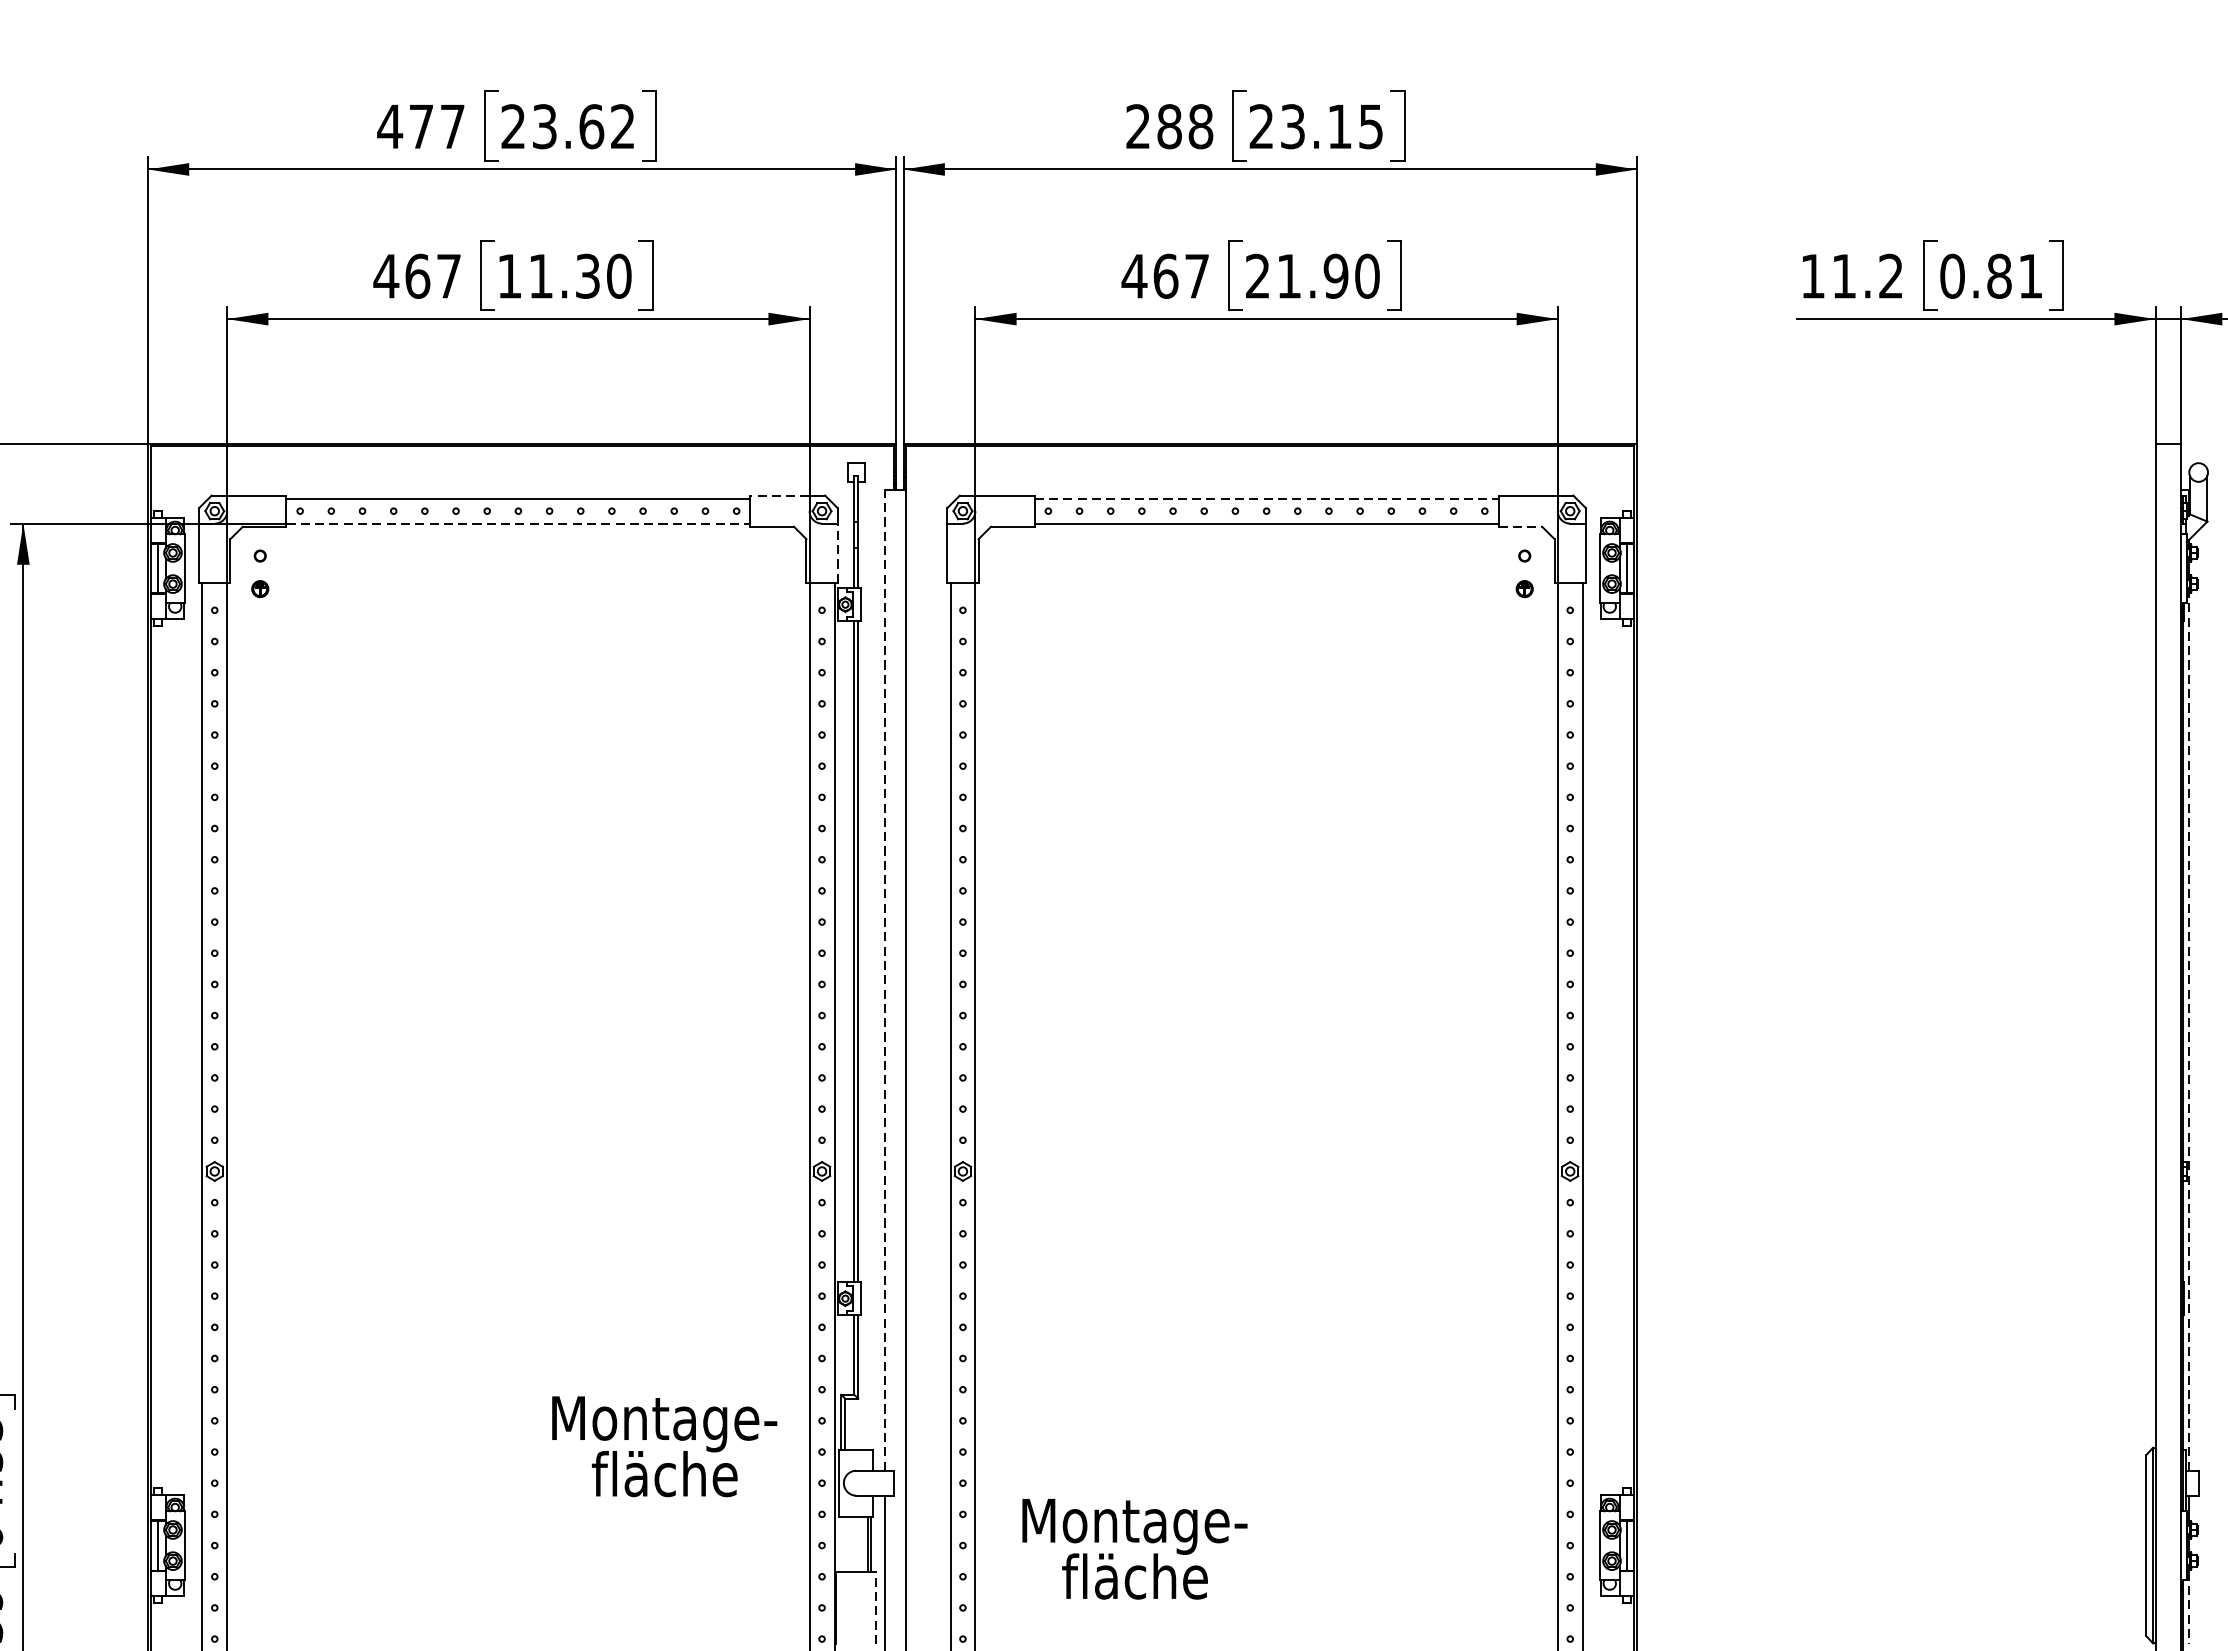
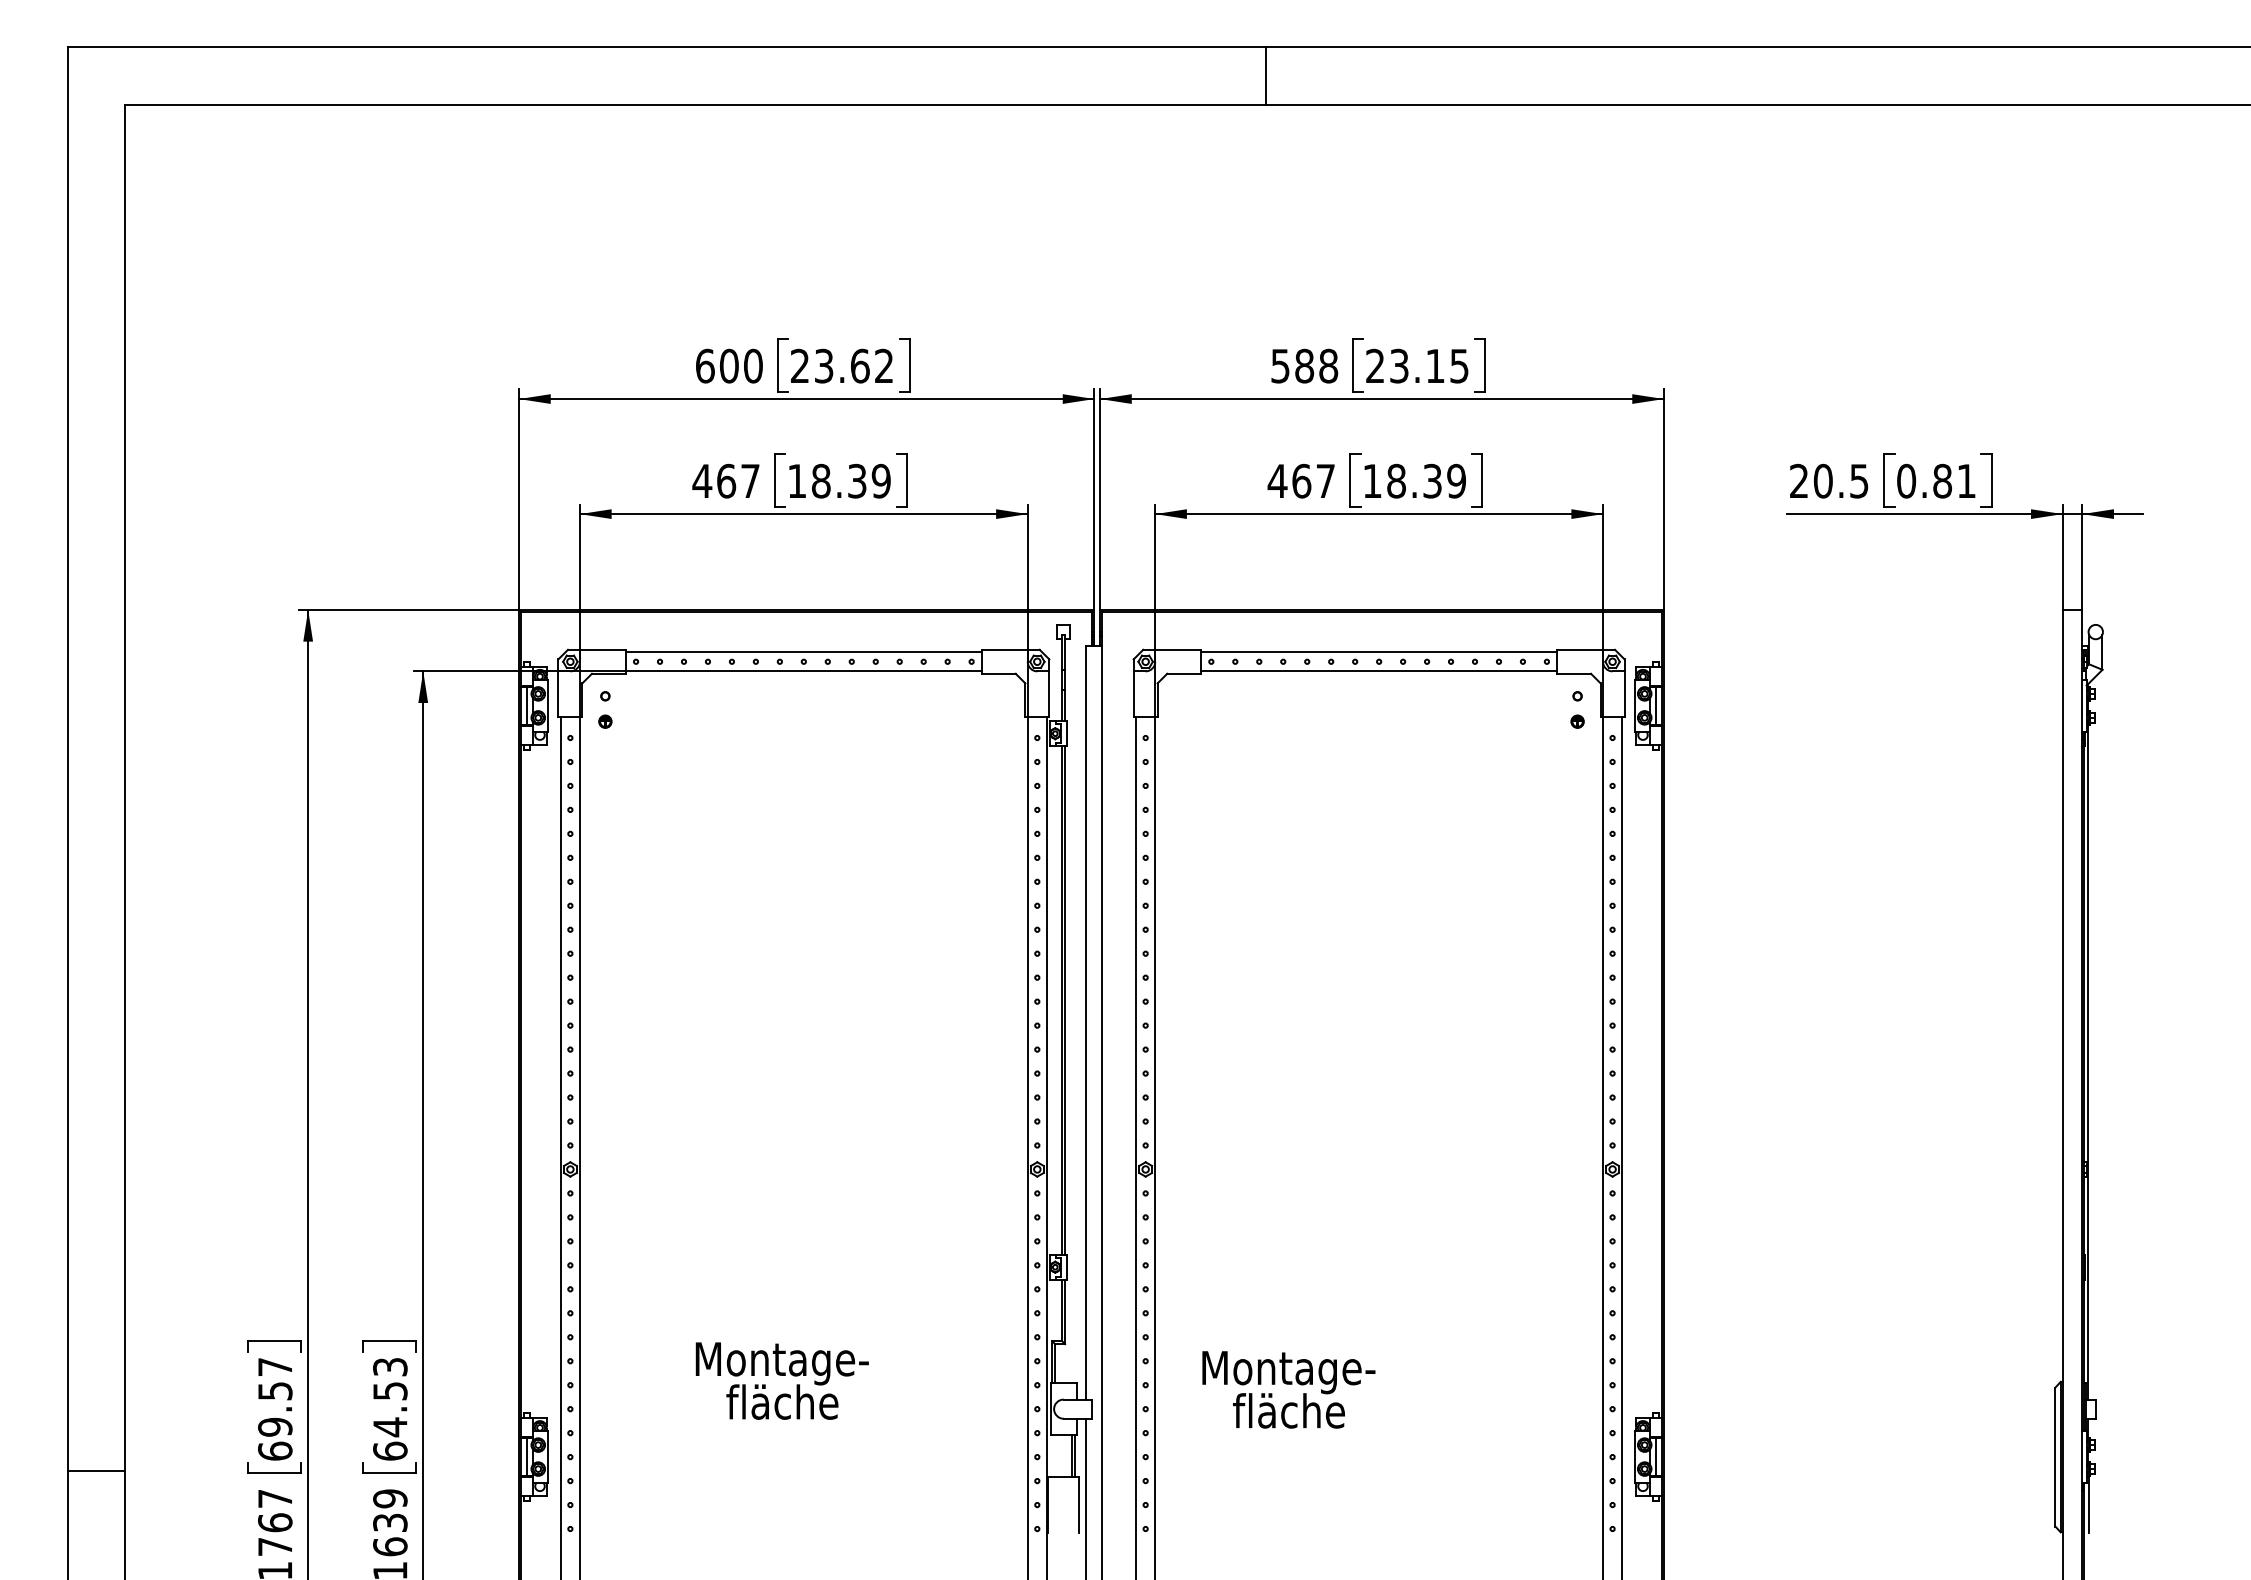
text: (420, 125) -> (728, 365), 477 -> 600
text: (1138, 125) -> (1280, 365), 288 -> 588
text: (580, 275) -> (851, 480), 11.30 -> 18.39
text: (1312, 275) -> (1414, 480), 21.90 -> 18.39
text: (1852, 275) -> (1829, 480), 11.2 -> 20.5
line: (779, 495) -> (1004, 649), dashed -> solid
line: (1267, 499) -> (1379, 652), dashed -> solid
line: (519, 523) -> (804, 671), dashed -> solid
line: (1520, 526) -> (1574, 673), dashed -> solid
line: (837, 553) -> (1049, 694), dashed -> solid
line: (884, 980) -> (1085, 1022), dashed -> solid
line: (2189, 1028) -> (2088, 1059), dashed -> solid
text: (663, 1445) -> (781, 1380), moved
text: (1134, 1548) -> (1288, 1389), moved
line: (876, 1608) -> (1079, 1505), dashed -> solid
line: (2189, 1608) -> (2088, 1505), dashed -> solid

